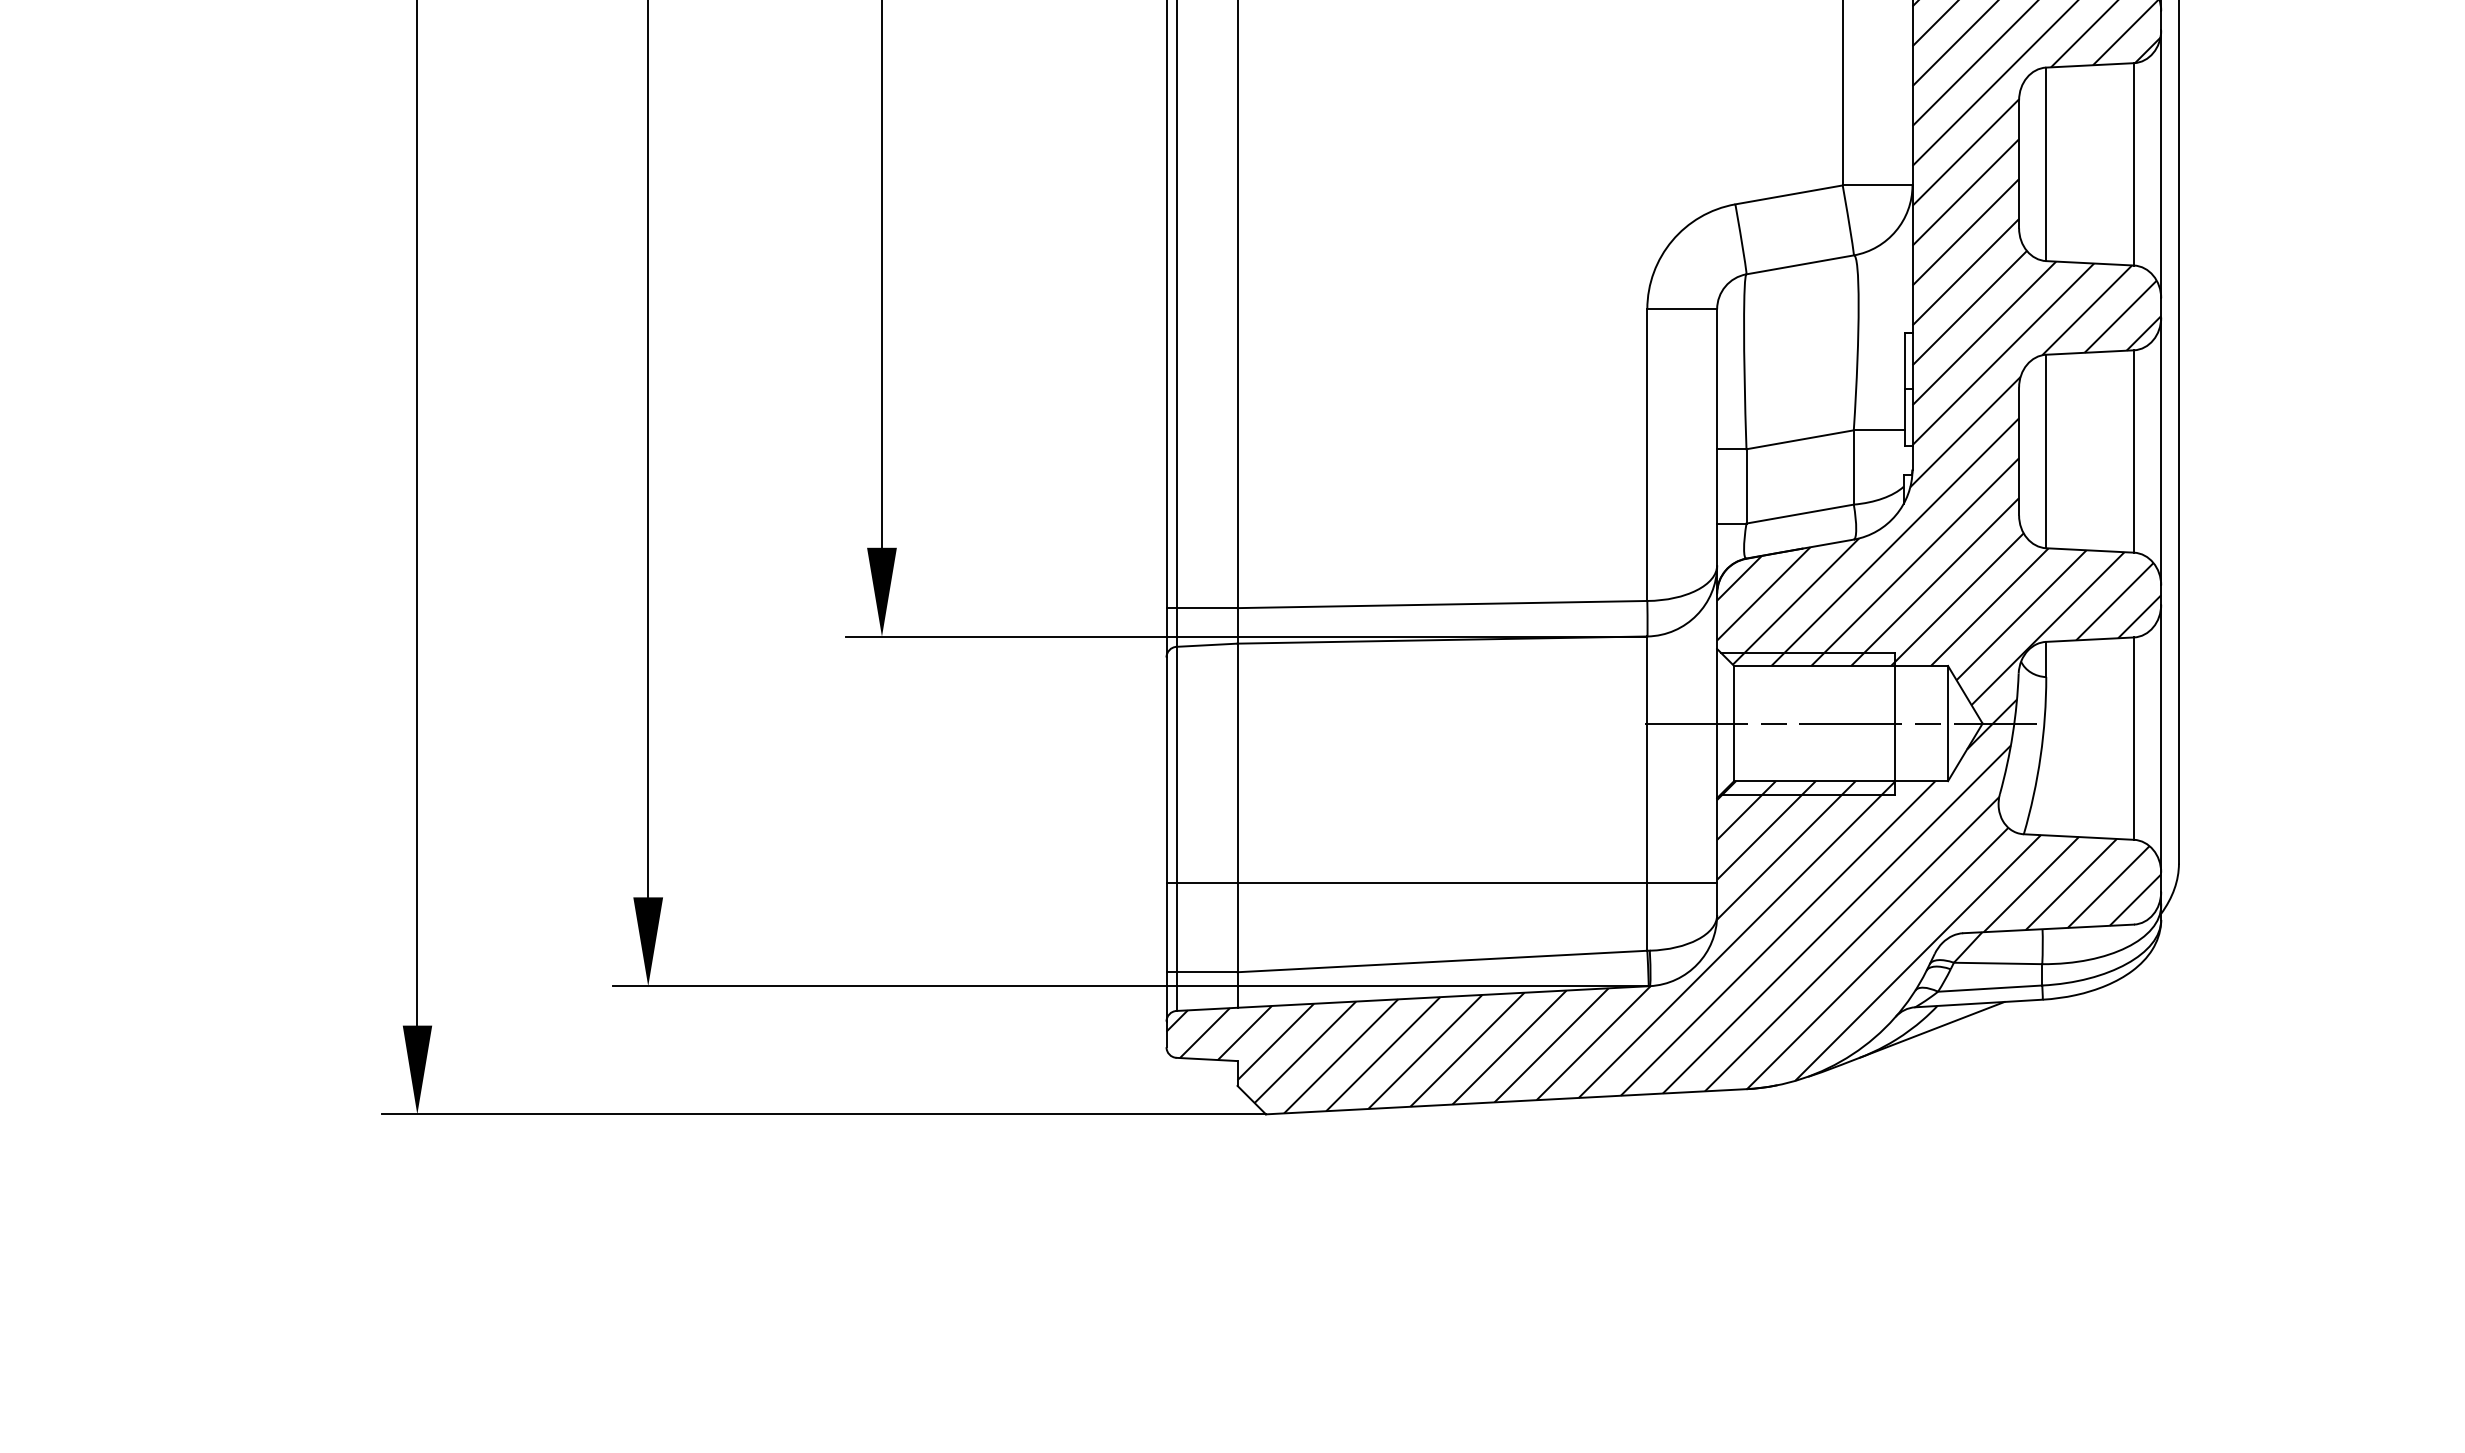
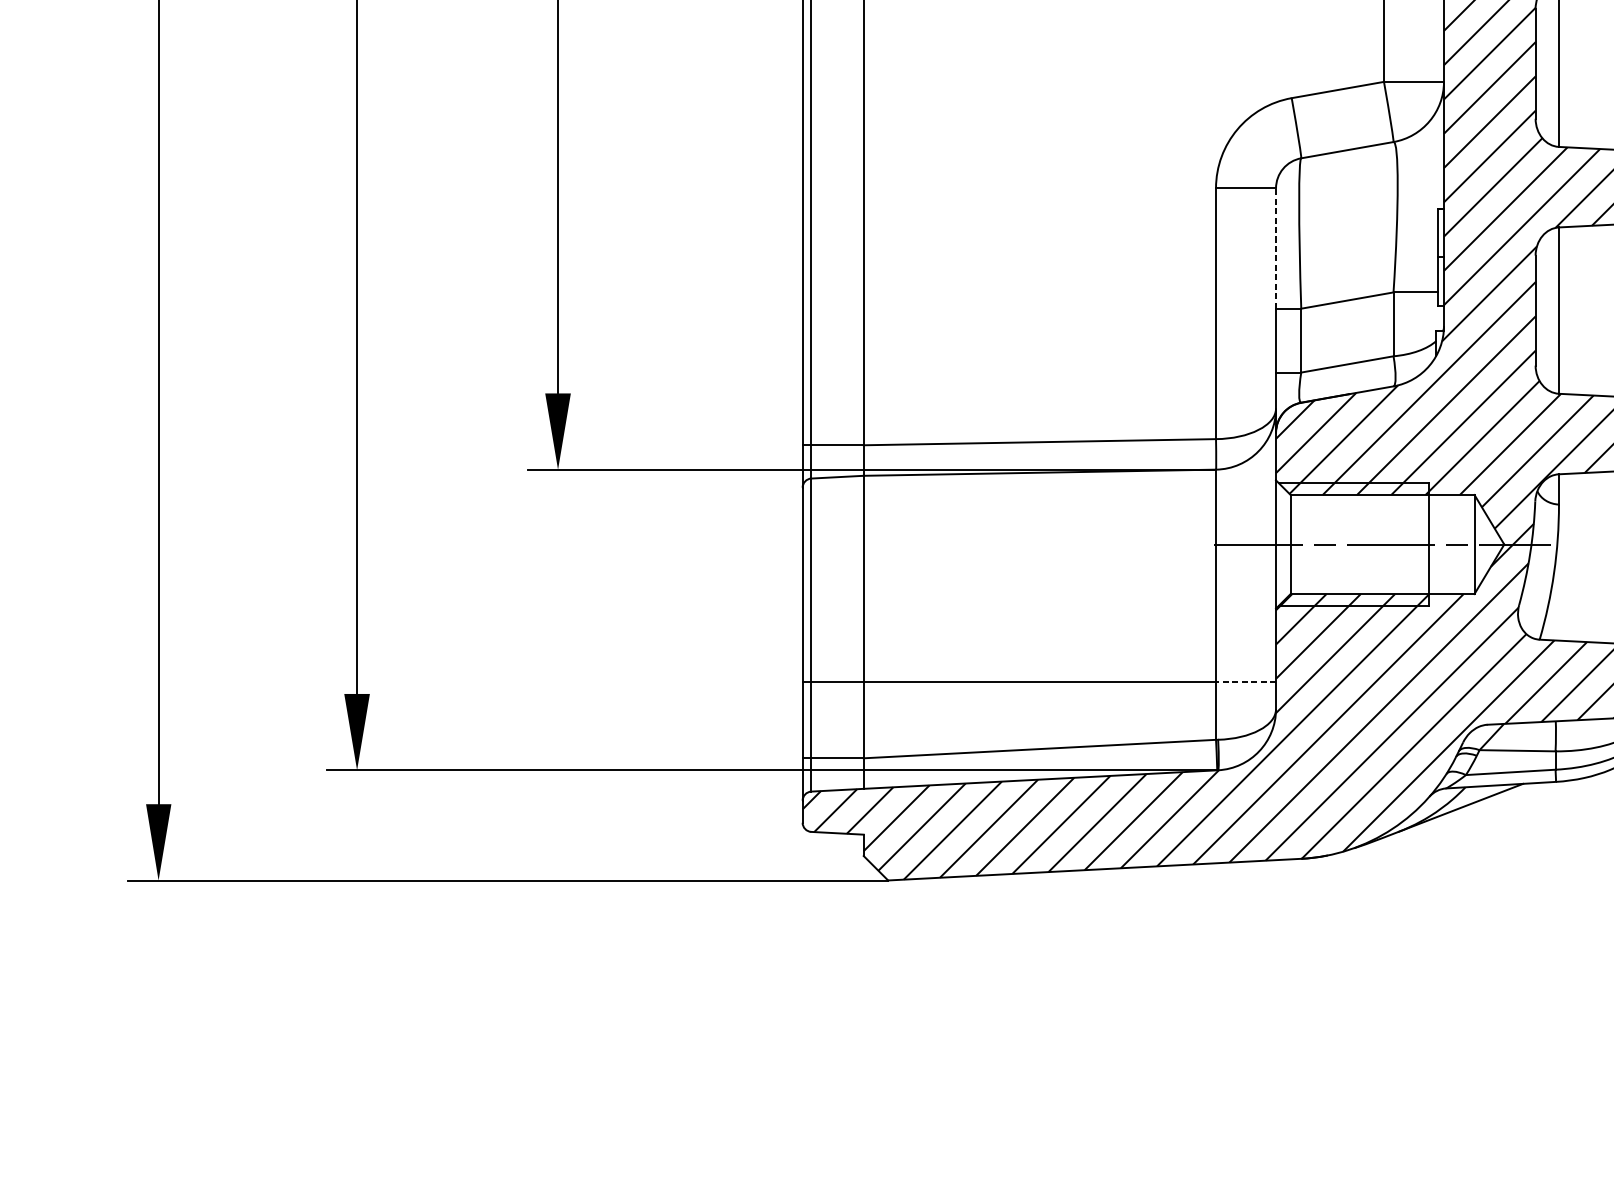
line: (1717, 379) -> (1276, 248), solid -> dashed
line: (1682, 883) -> (1246, 682), solid -> dashed

